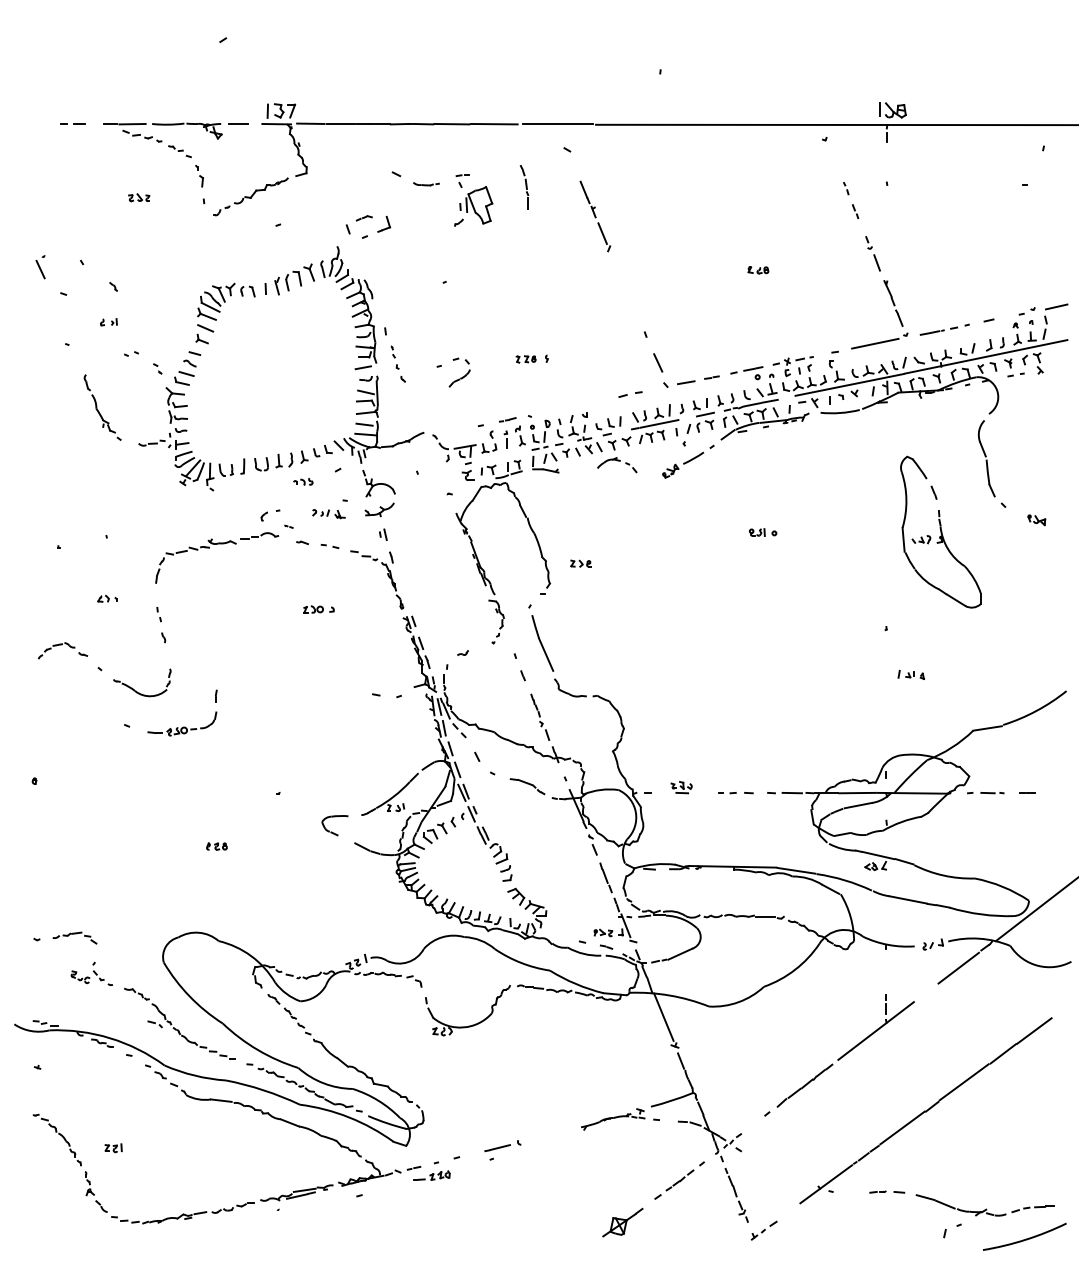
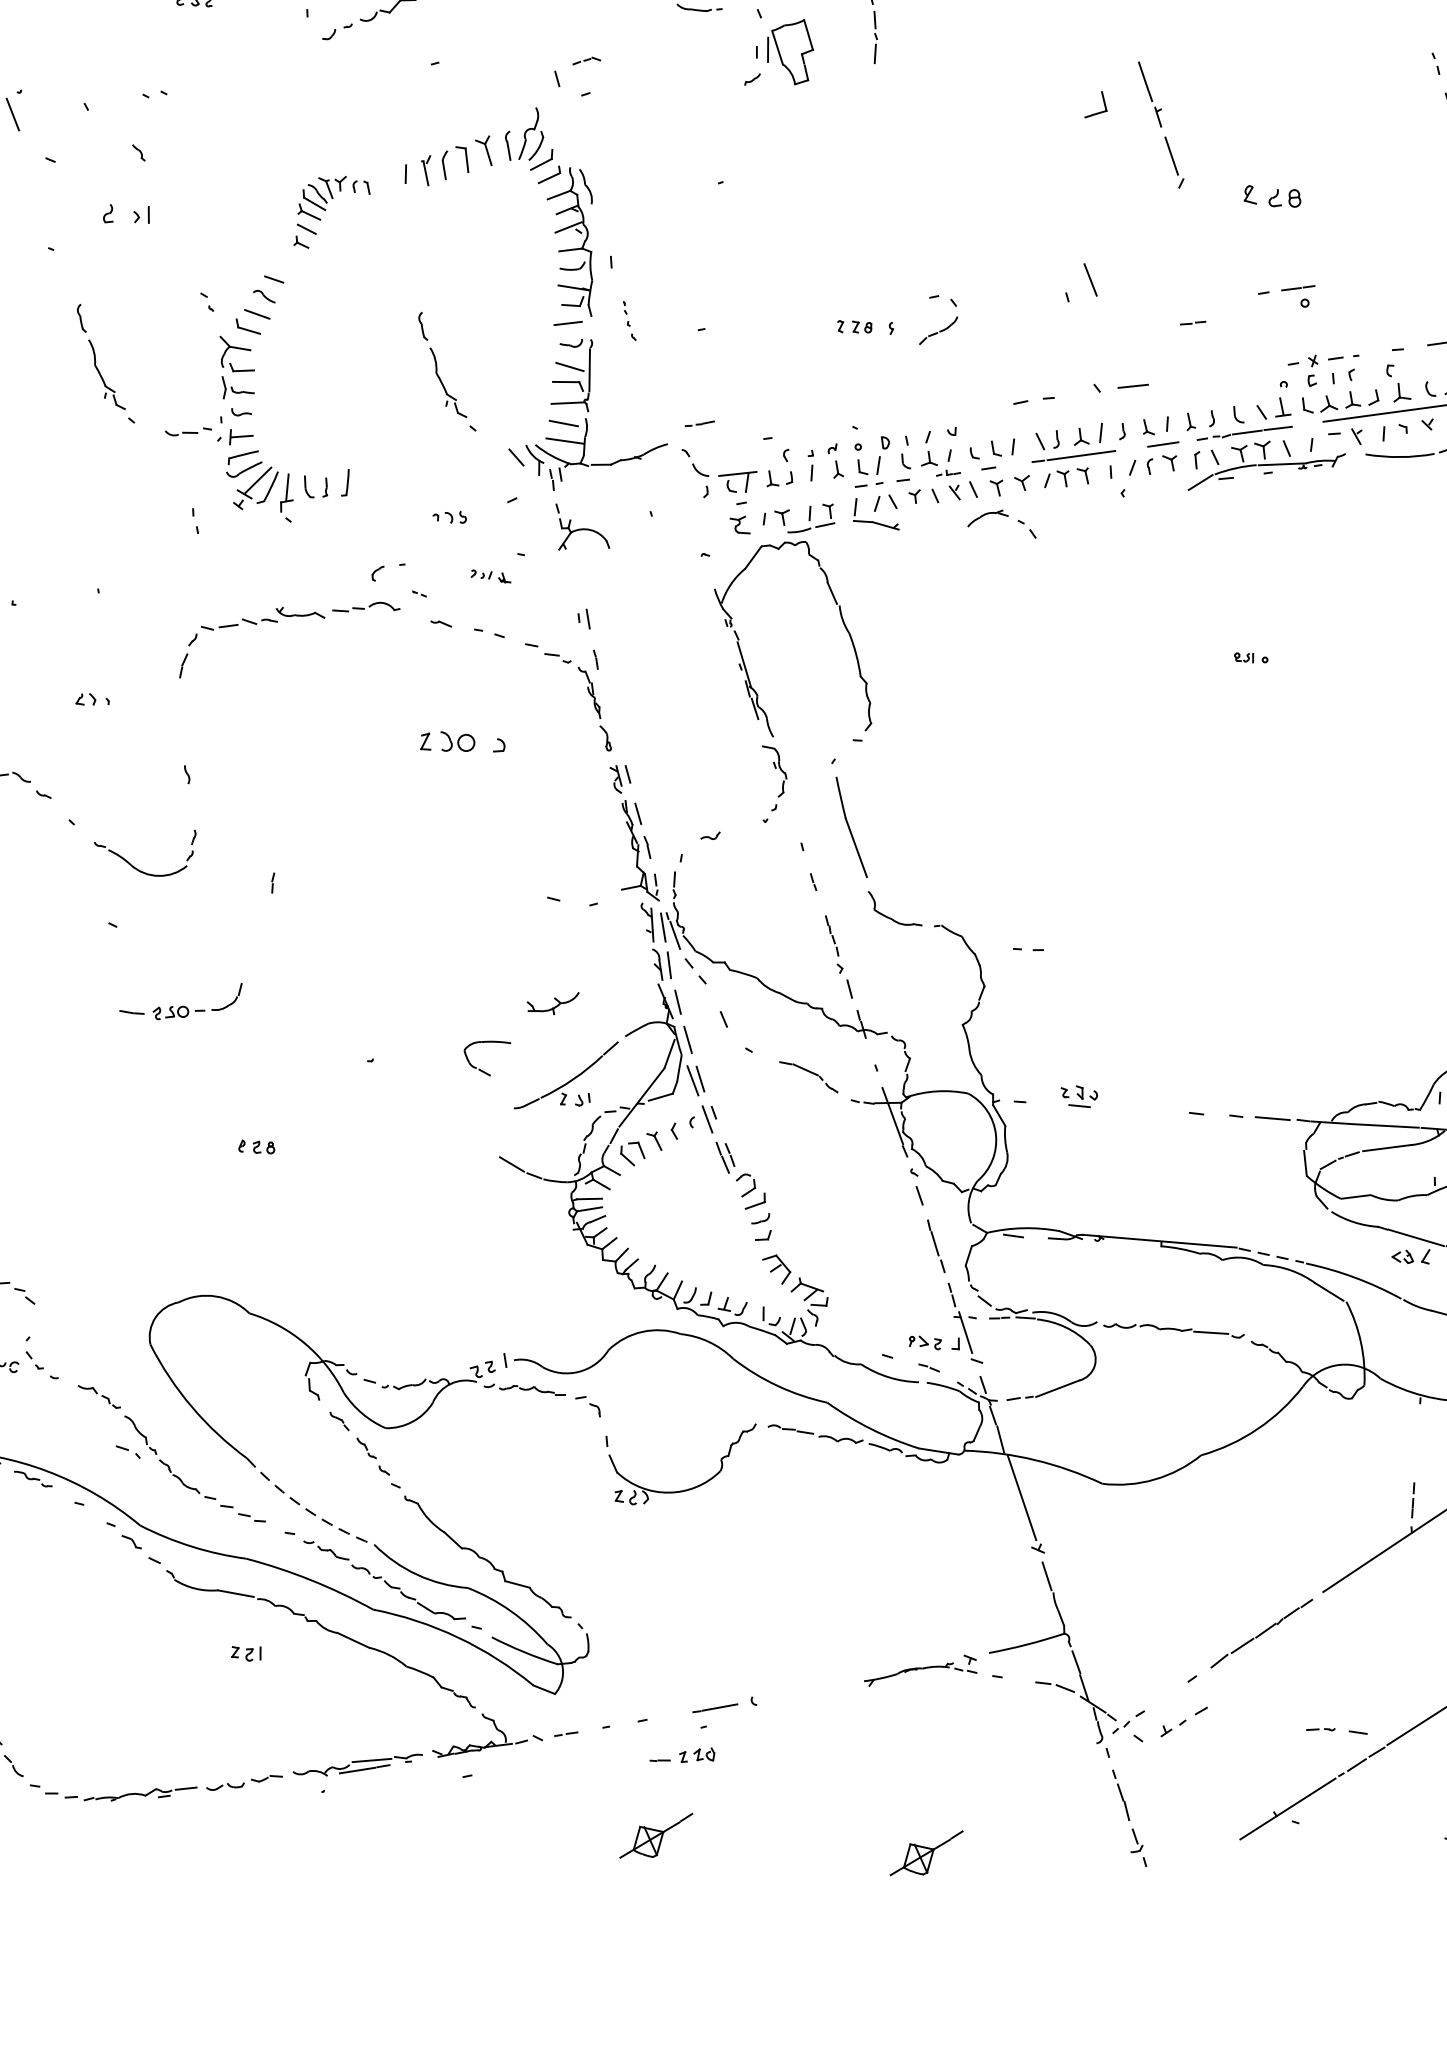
part: (595, 216) -> (1161, 125), moved
part: (384, 223) -> (1097, 103), moved
part: (758, 270) -> (1272, 197), size x1.6
part: (225, 313) -> (332, 212), size x0.7
part: (108, 322) -> (126, 215), size x1.6
part: (131, 353) -> (155, 93), moved
line: (658, 362) -> (1091, 279), moved
part: (397, 363) -> (628, 319), size x0.6
part: (459, 372) -> (938, 320), moved
part: (746, 373) -> (1285, 295), moved
line: (711, 377) -> (1192, 322), moved
part: (296, 399) -> (447, 371), added
line: (507, 419) -> (699, 423), moved
part: (293, 457) -> (435, 473), removed
part: (688, 461) -> (1128, 524), removed
part: (379, 509) -> (552, 1002), moved
part: (328, 514) -> (490, 577), size x0.7
part: (763, 532) -> (1251, 658), size x0.7
part: (580, 563) -> (927, 691), removed
part: (318, 609) -> (462, 742), size x1.6
part: (158, 614) -> (194, 520), moved
part: (182, 723) -> (181, 999), moved
part: (727, 793) -> (1028, 950), moved
part: (332, 831) -> (481, 1068), moved
line: (796, 870) -> (1271, 1254), solid -> dashed
arc: (258, 1050) -> (306, 1509), solid -> dashed
part: (113, 1148) -> (246, 1653), moved
part: (431, 1175) -> (682, 1754), moved
part: (679, 1180) -> (1030, 1785), removed
part: (887, 1191) -> (1337, 1729), moved
part: (468, 1222) -> (655, 1835), added
part: (763, 1230) -> (1182, 1721), moved

